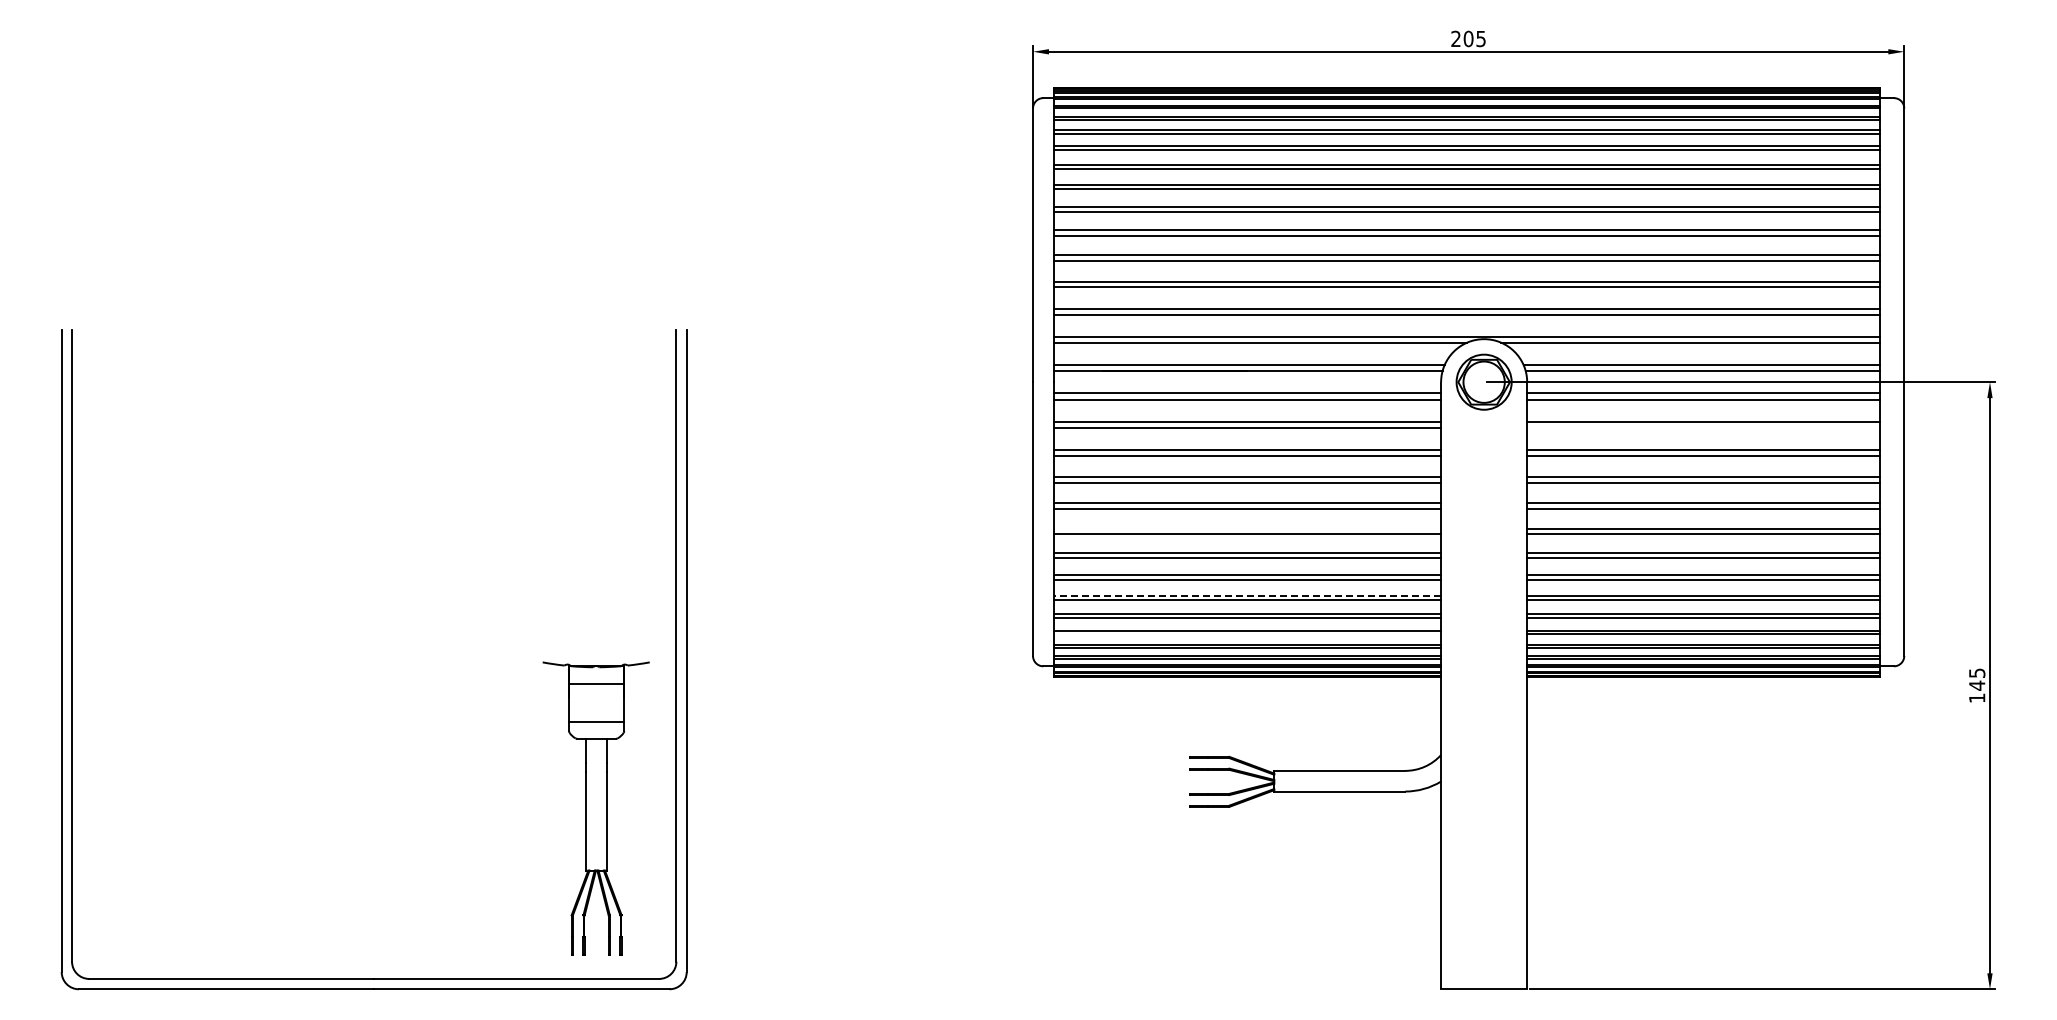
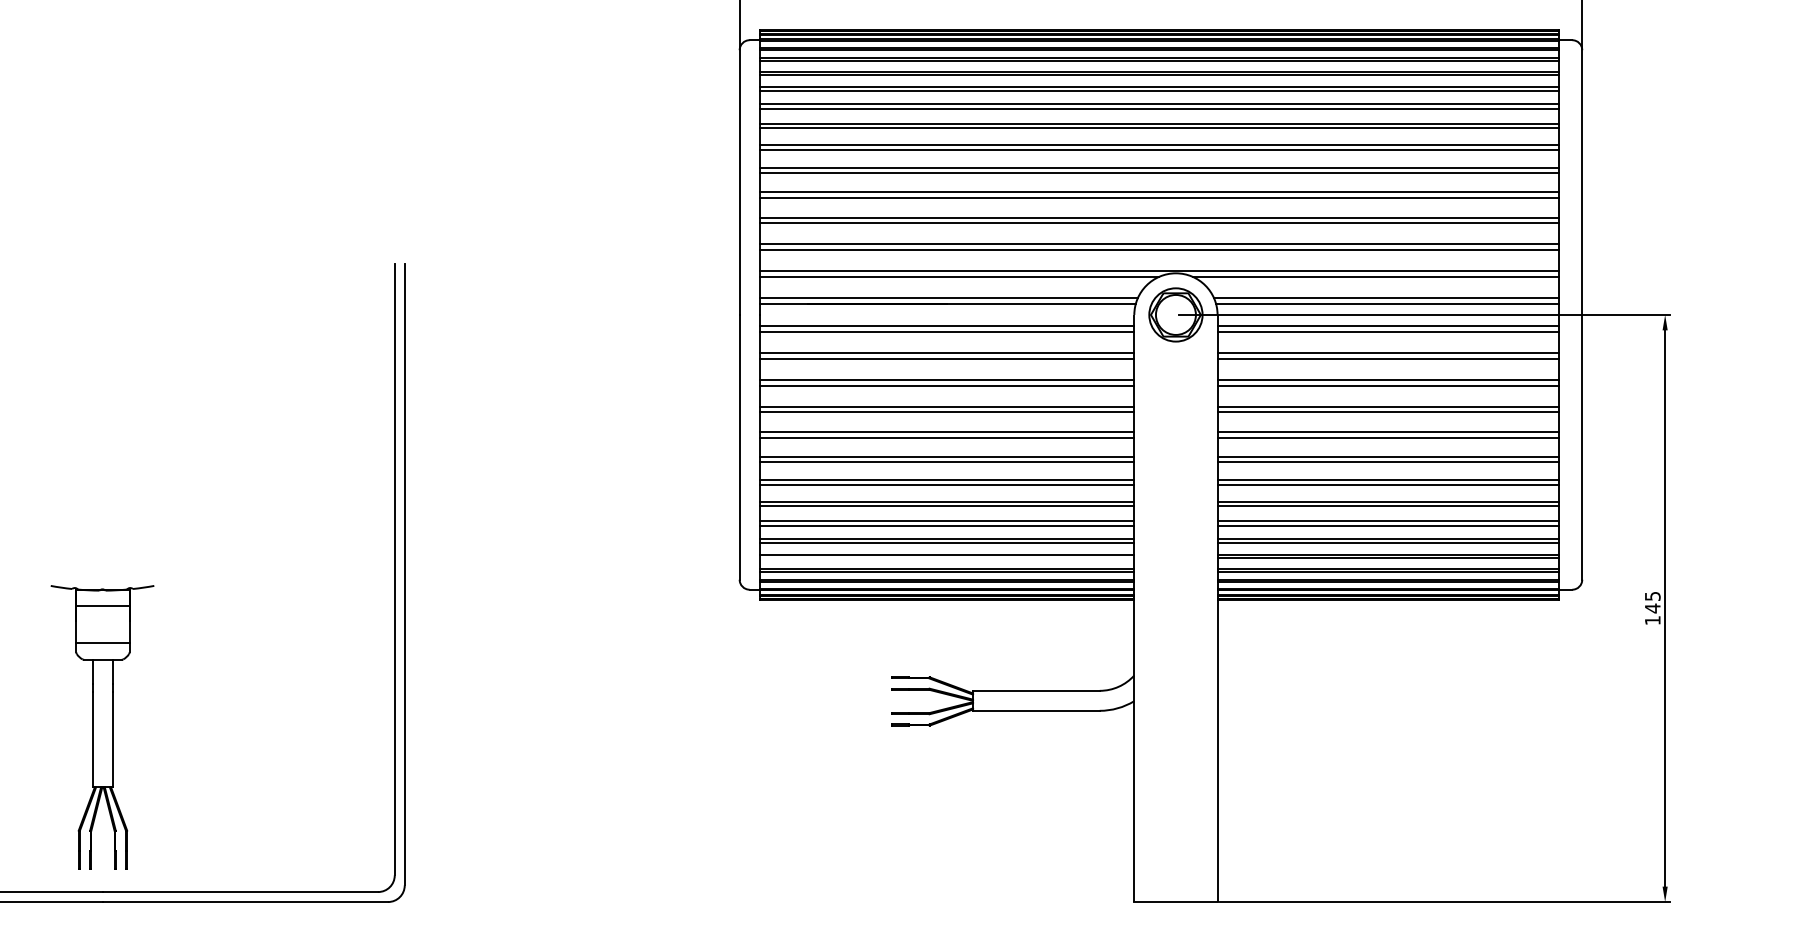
line: (1703, 427) -> (1388, 358), added
line: (1247, 528) -> (947, 456), added
line: (1247, 595) -> (947, 521), dashed -> solid
part: (595, 808) -> (101, 727), moved

